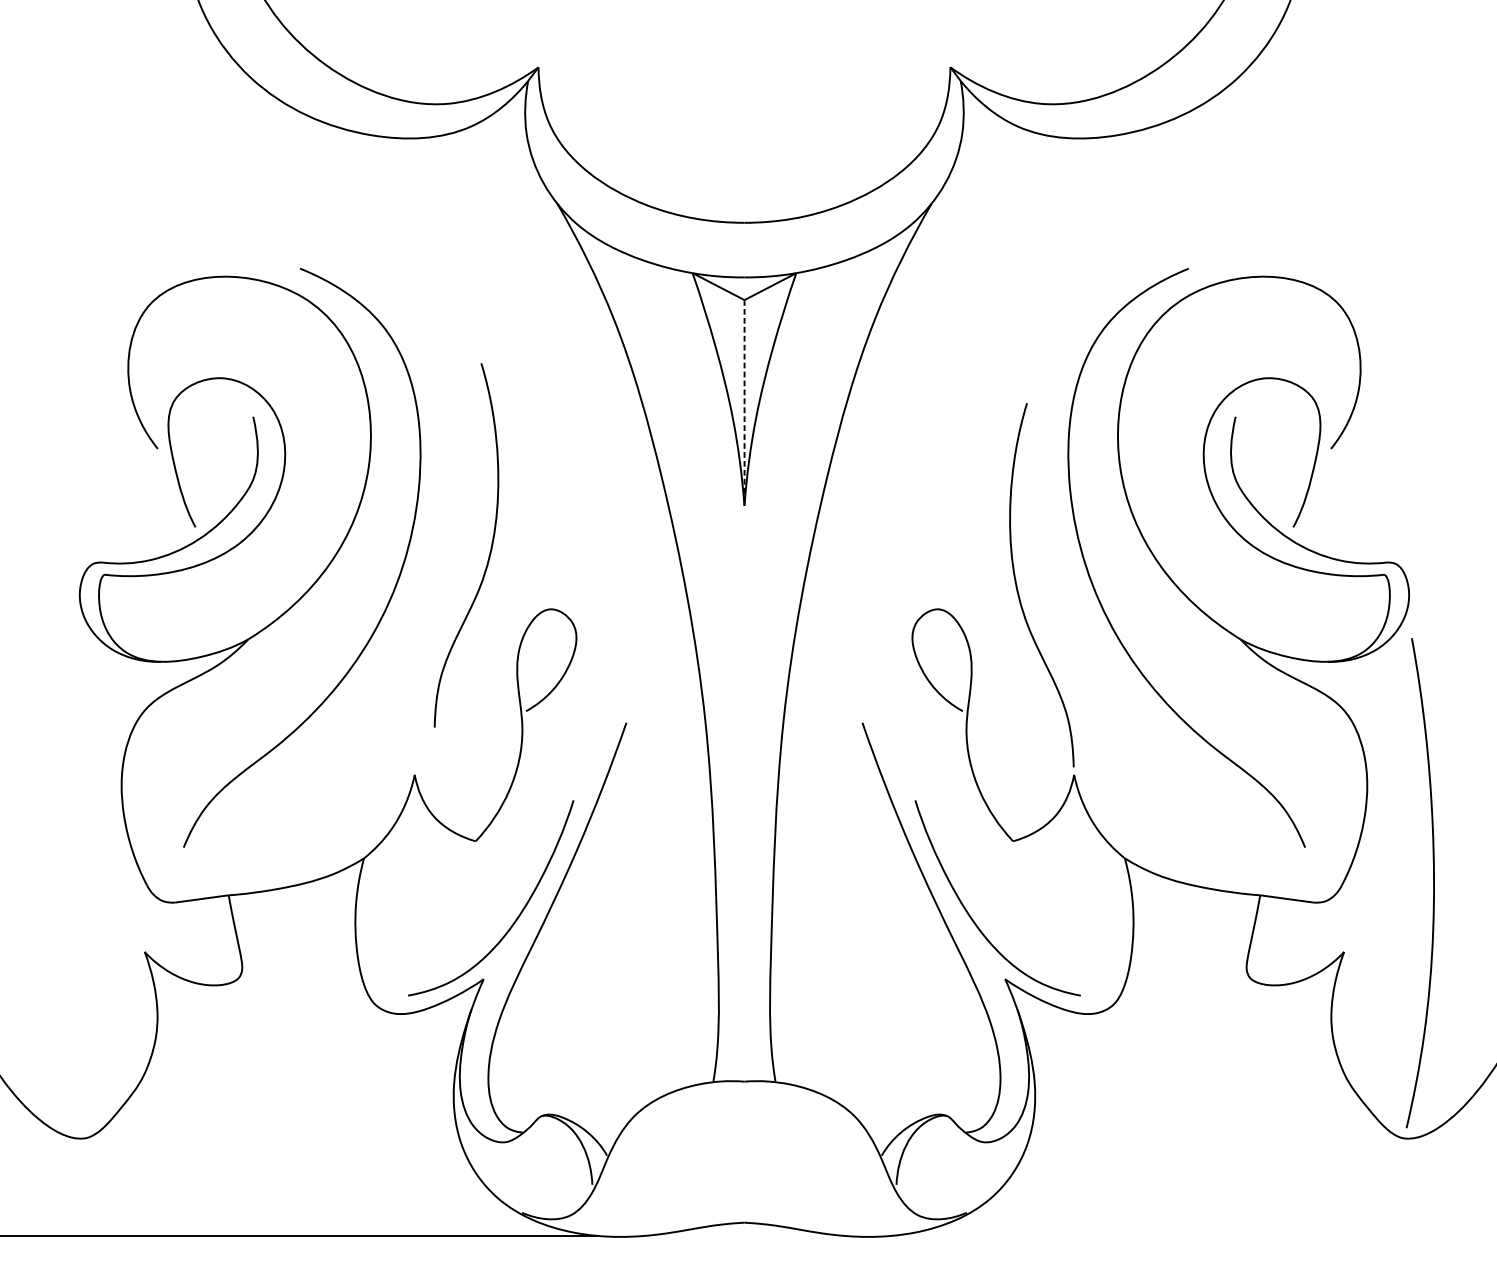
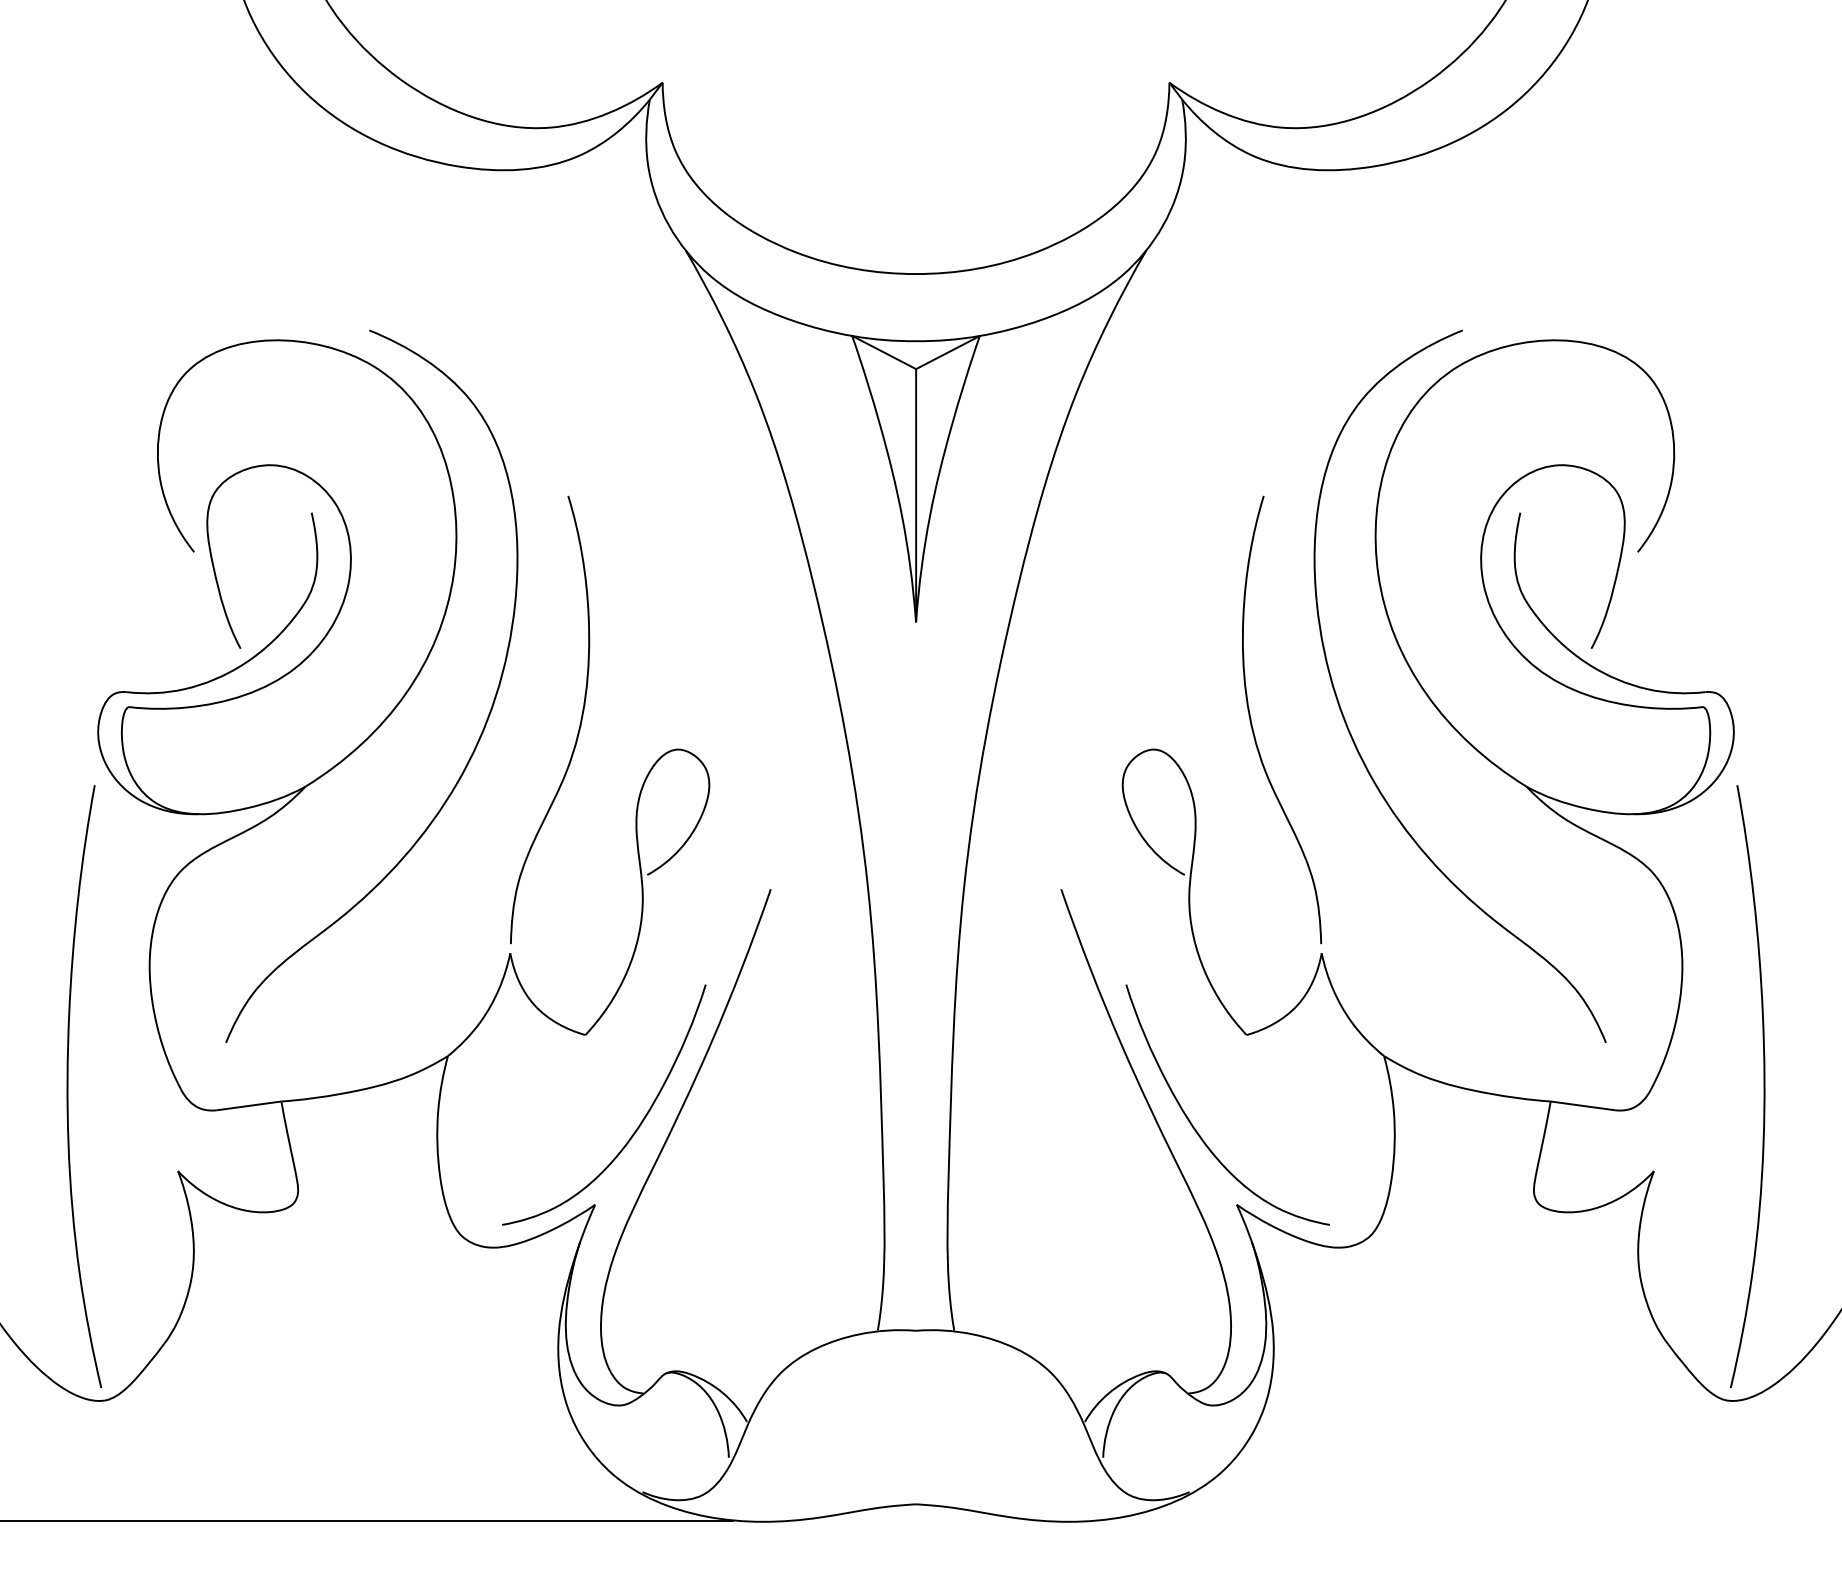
line: (744, 402) -> (916, 495), dashed -> solid
curve: (489, 552) -> (578, 728), moved
curve: (55, 883) -> (68, 1086), added

